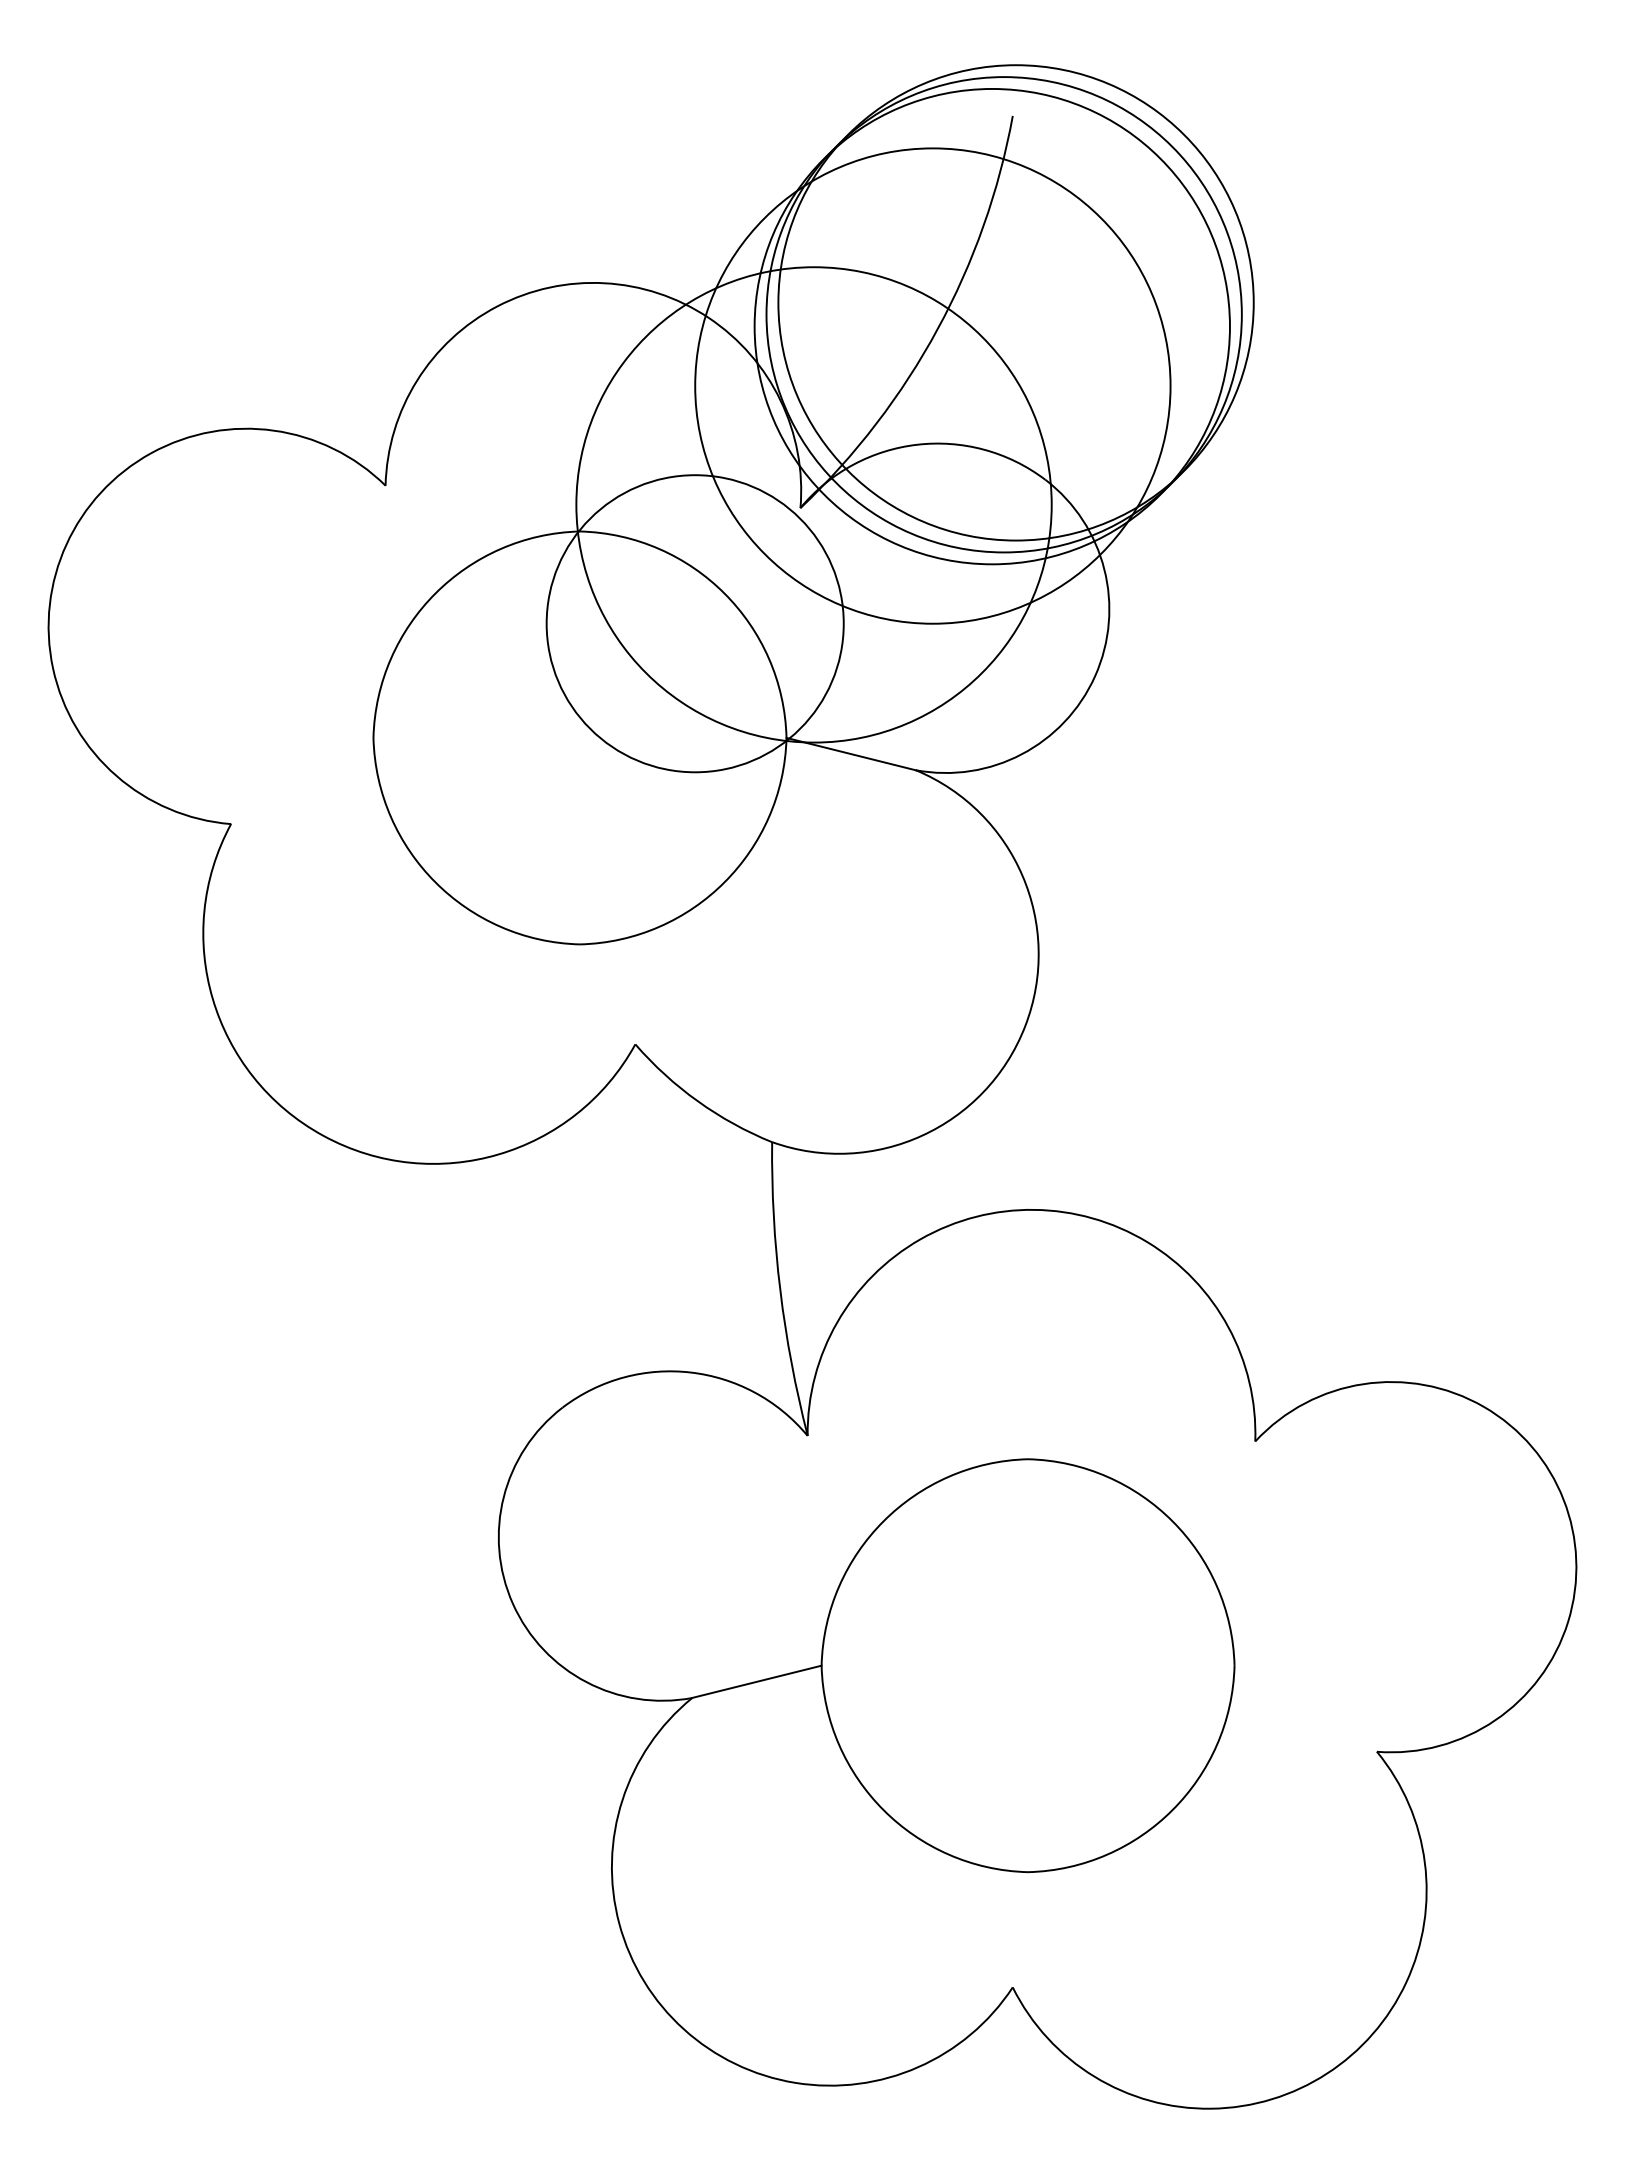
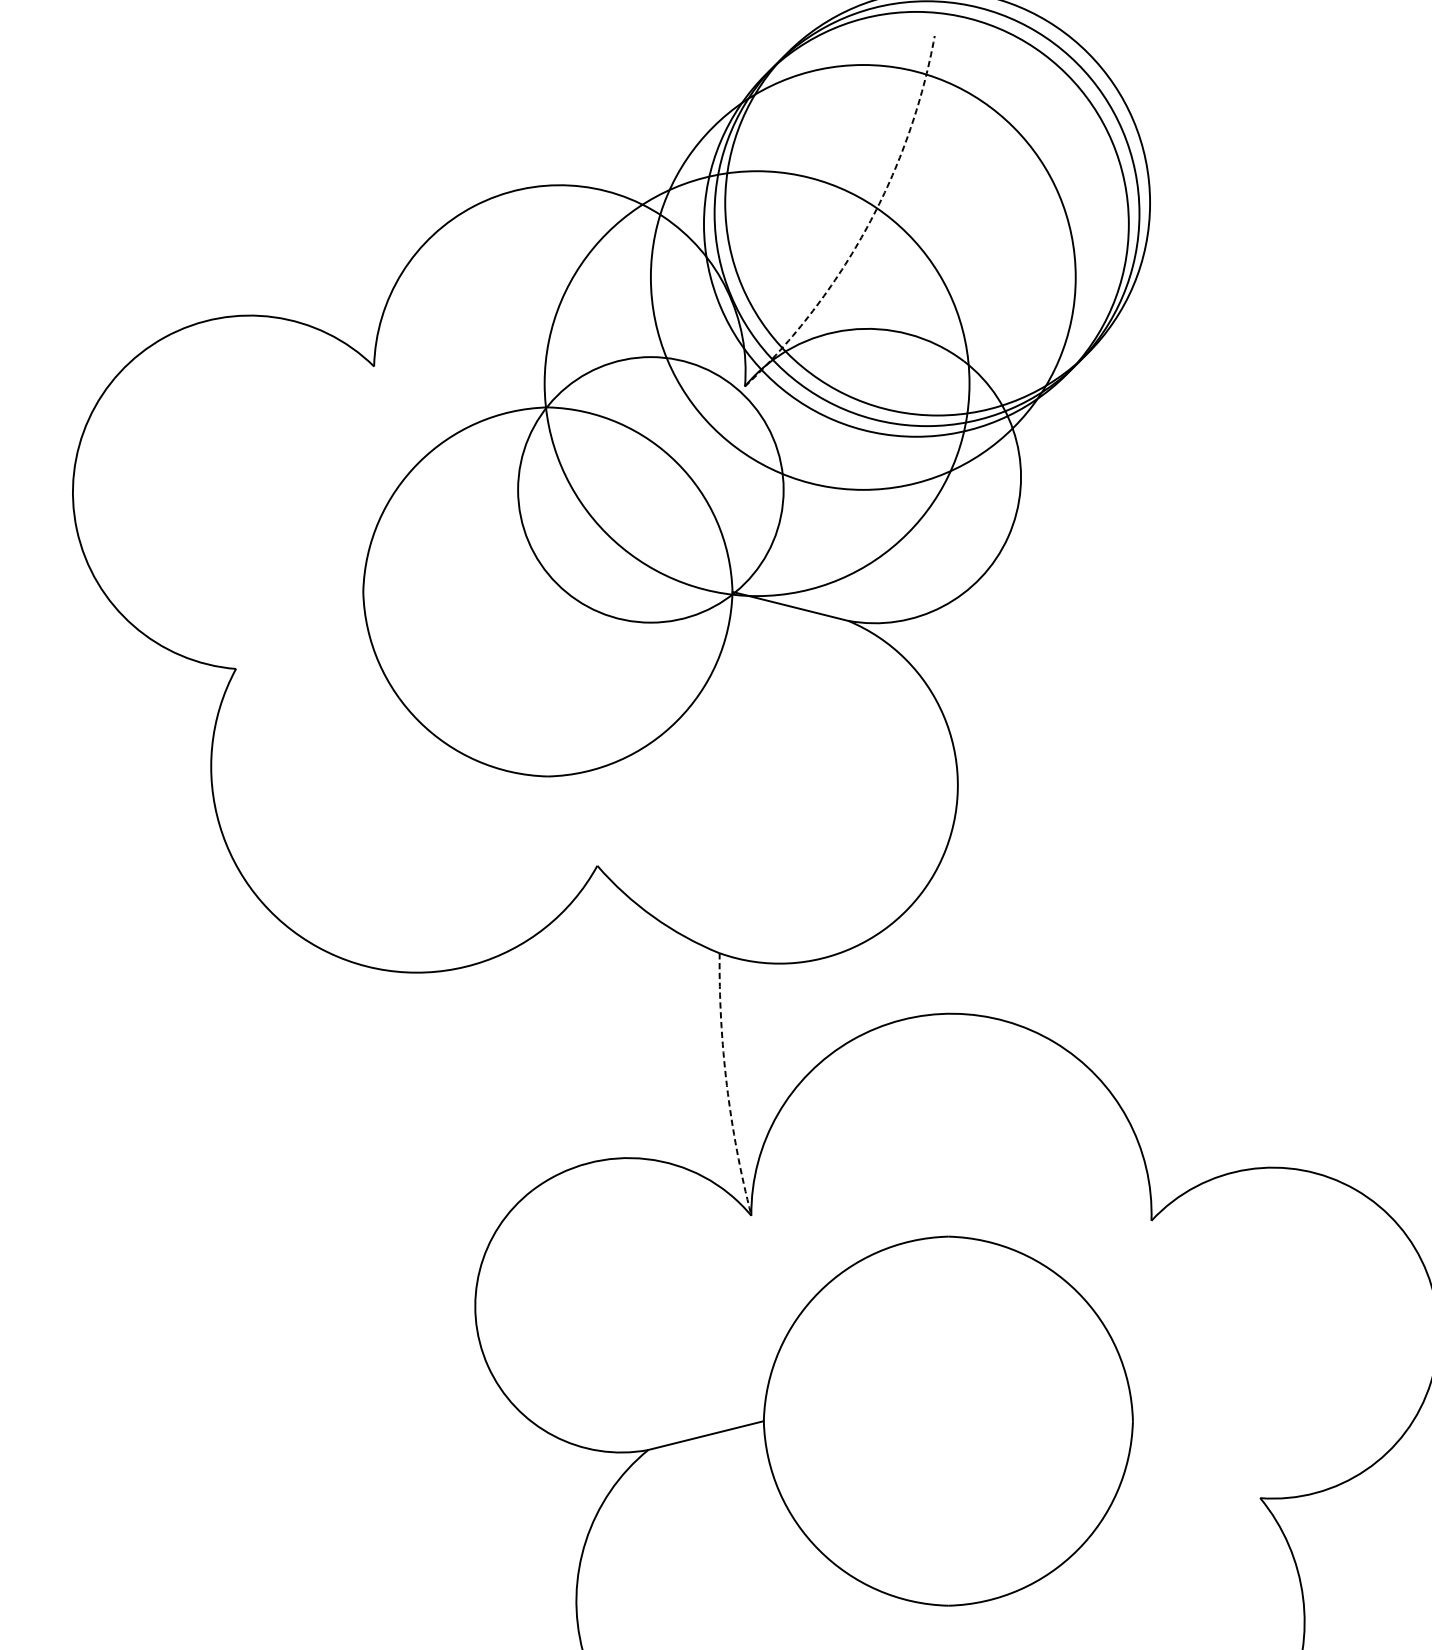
arc: (937, 328) -> (867, 225), solid -> dashed
arc: (780, 1290) -> (727, 1085), solid -> dashed

